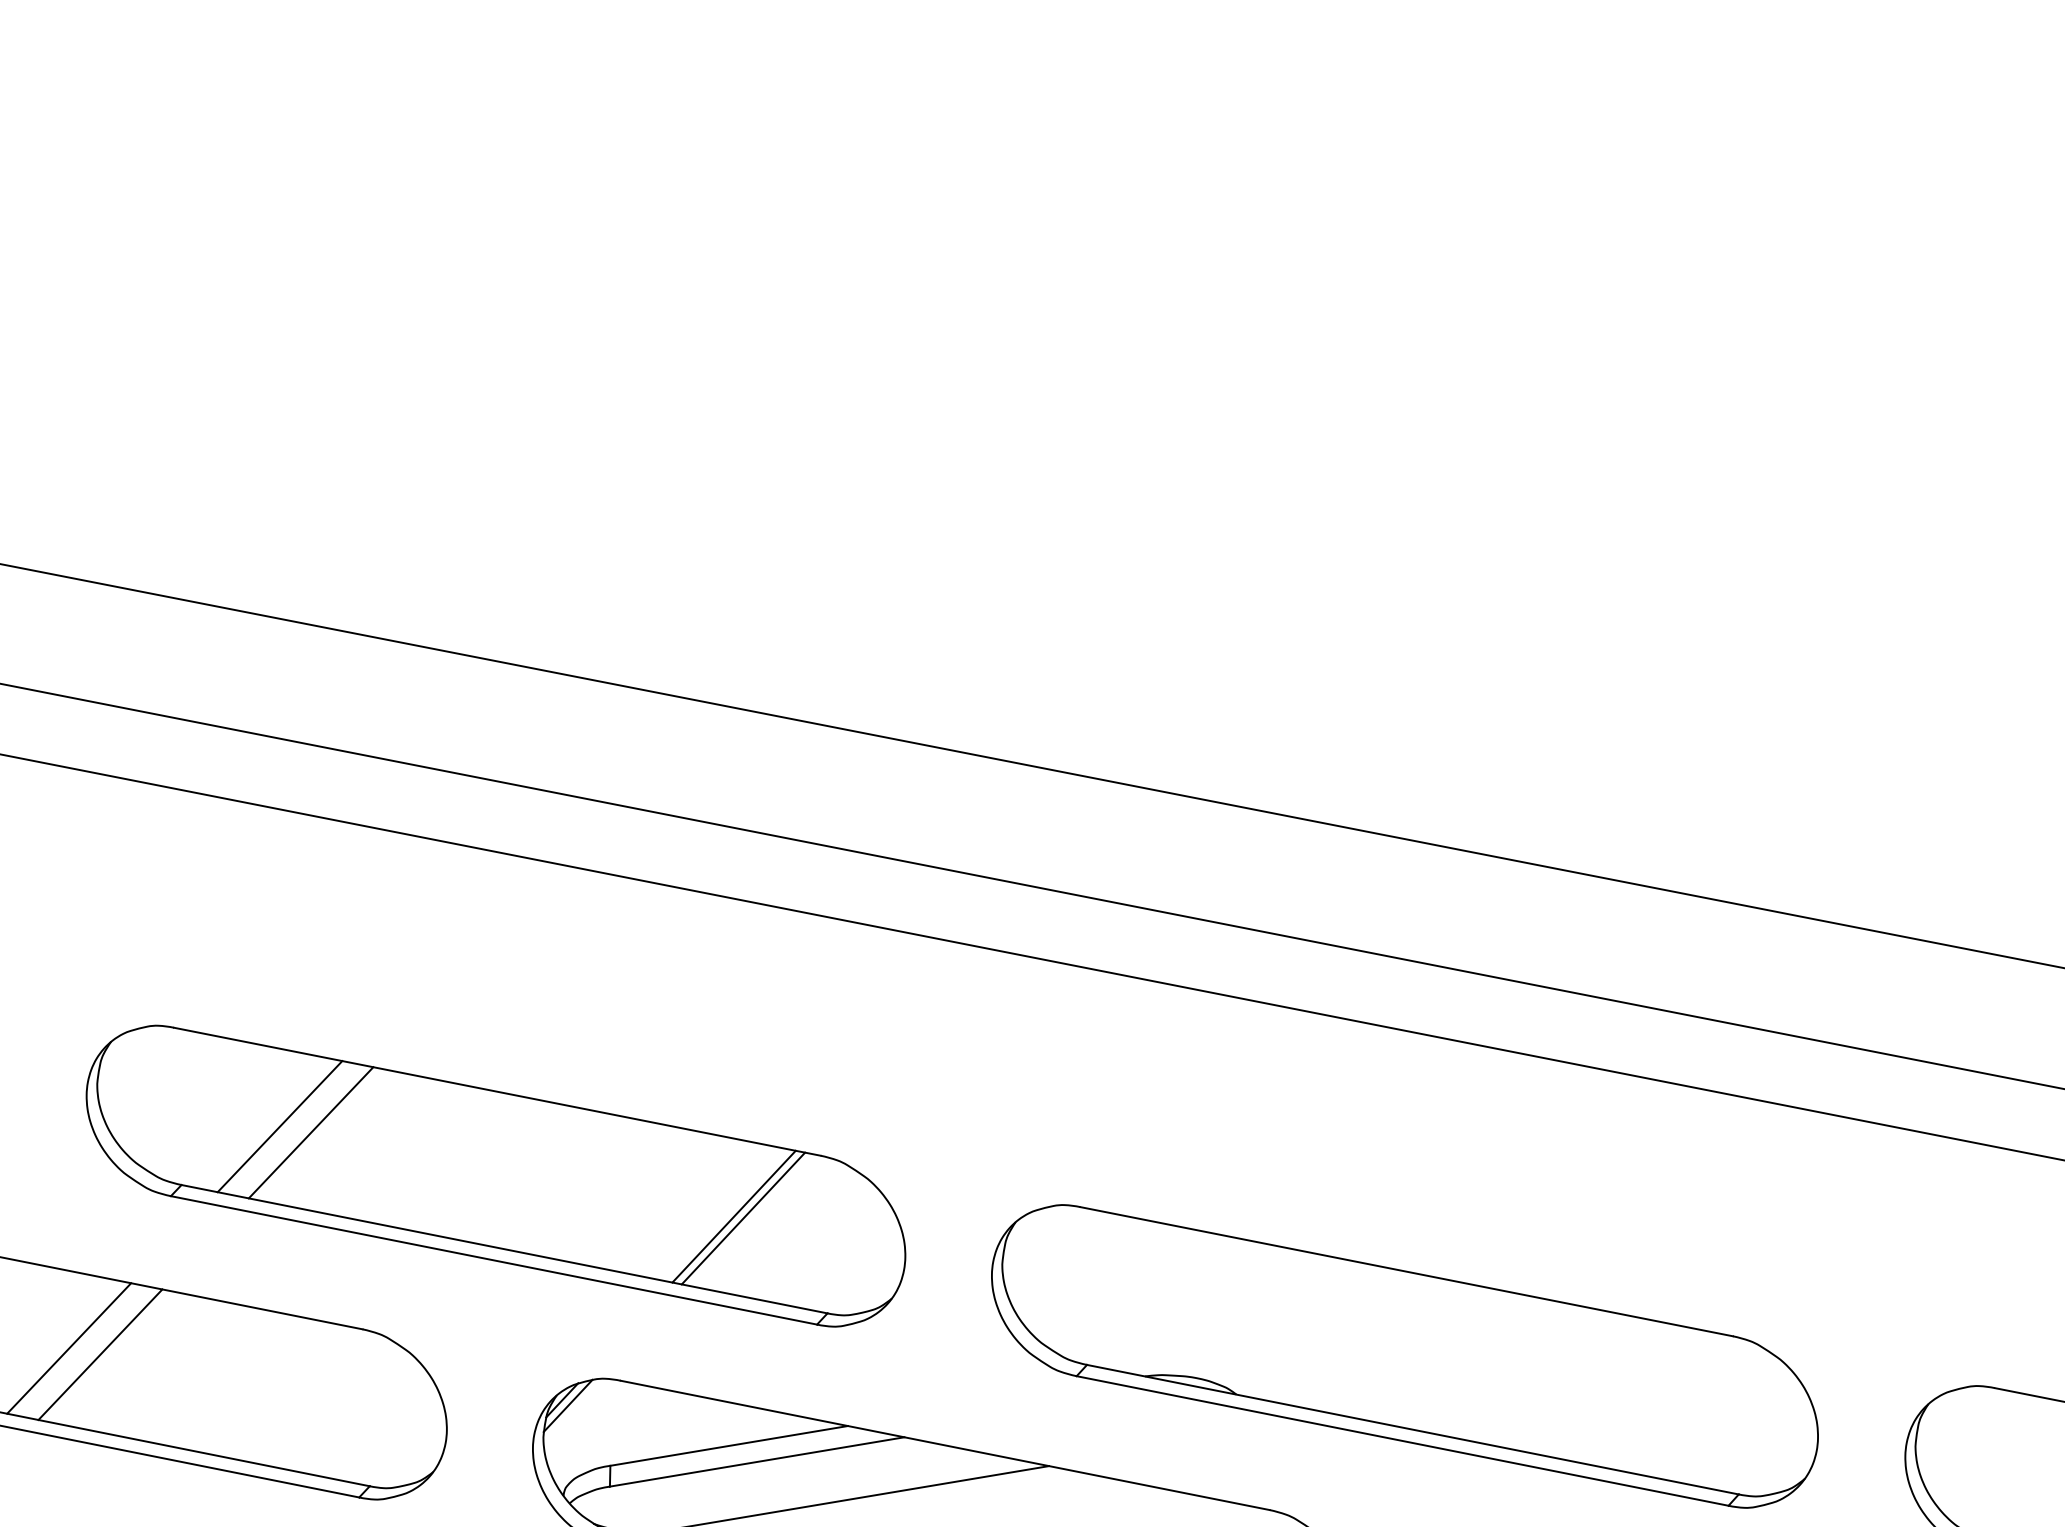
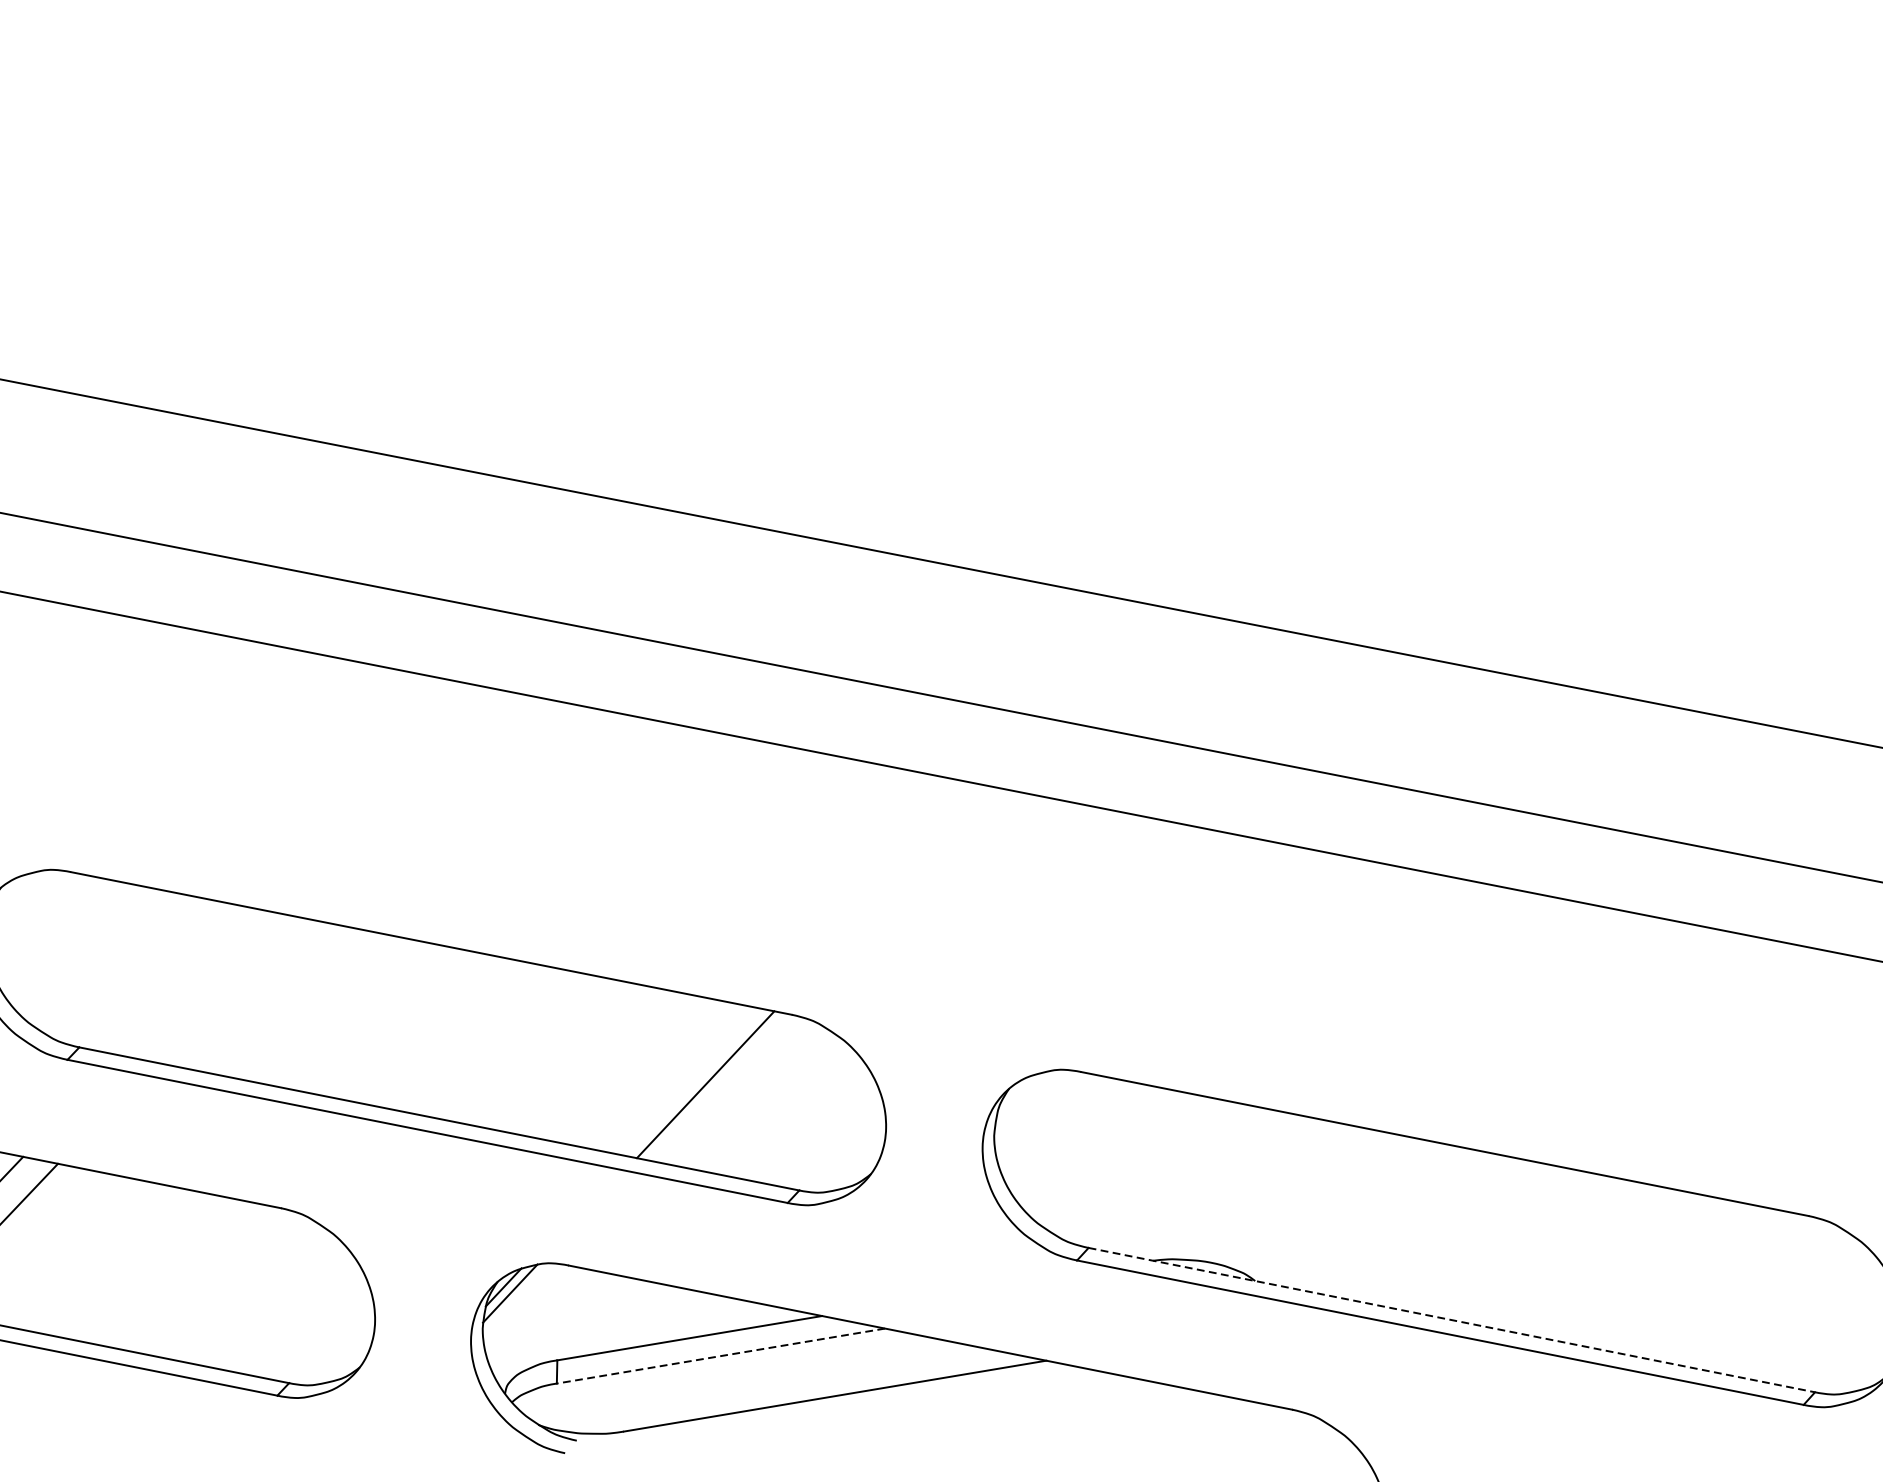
line: (279, 1126) -> (188, 982), removed
line: (310, 1132) -> (223, 988), removed
line: (733, 1216) -> (694, 1082), removed
line: (1413, 1429) -> (1452, 1319), solid -> dashed
line: (756, 1462) -> (720, 1356), solid -> dashed

